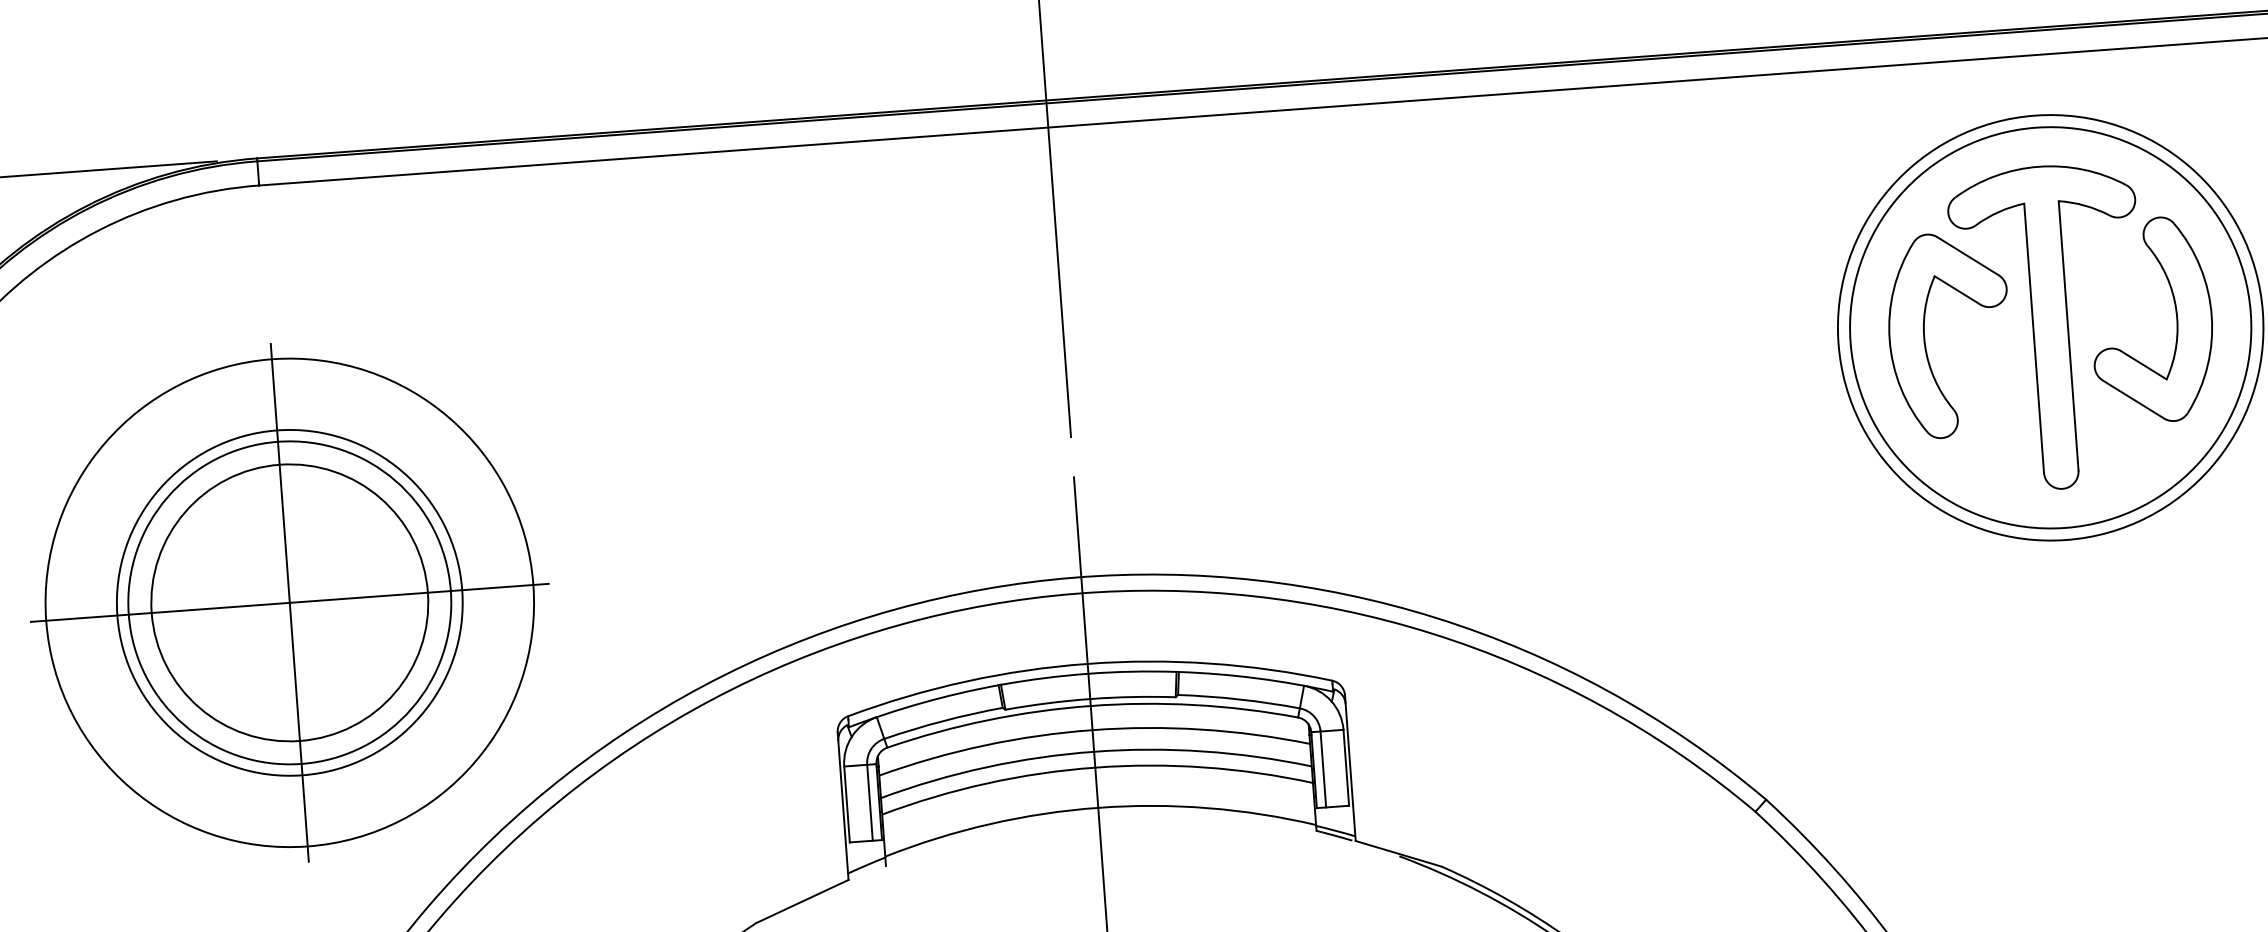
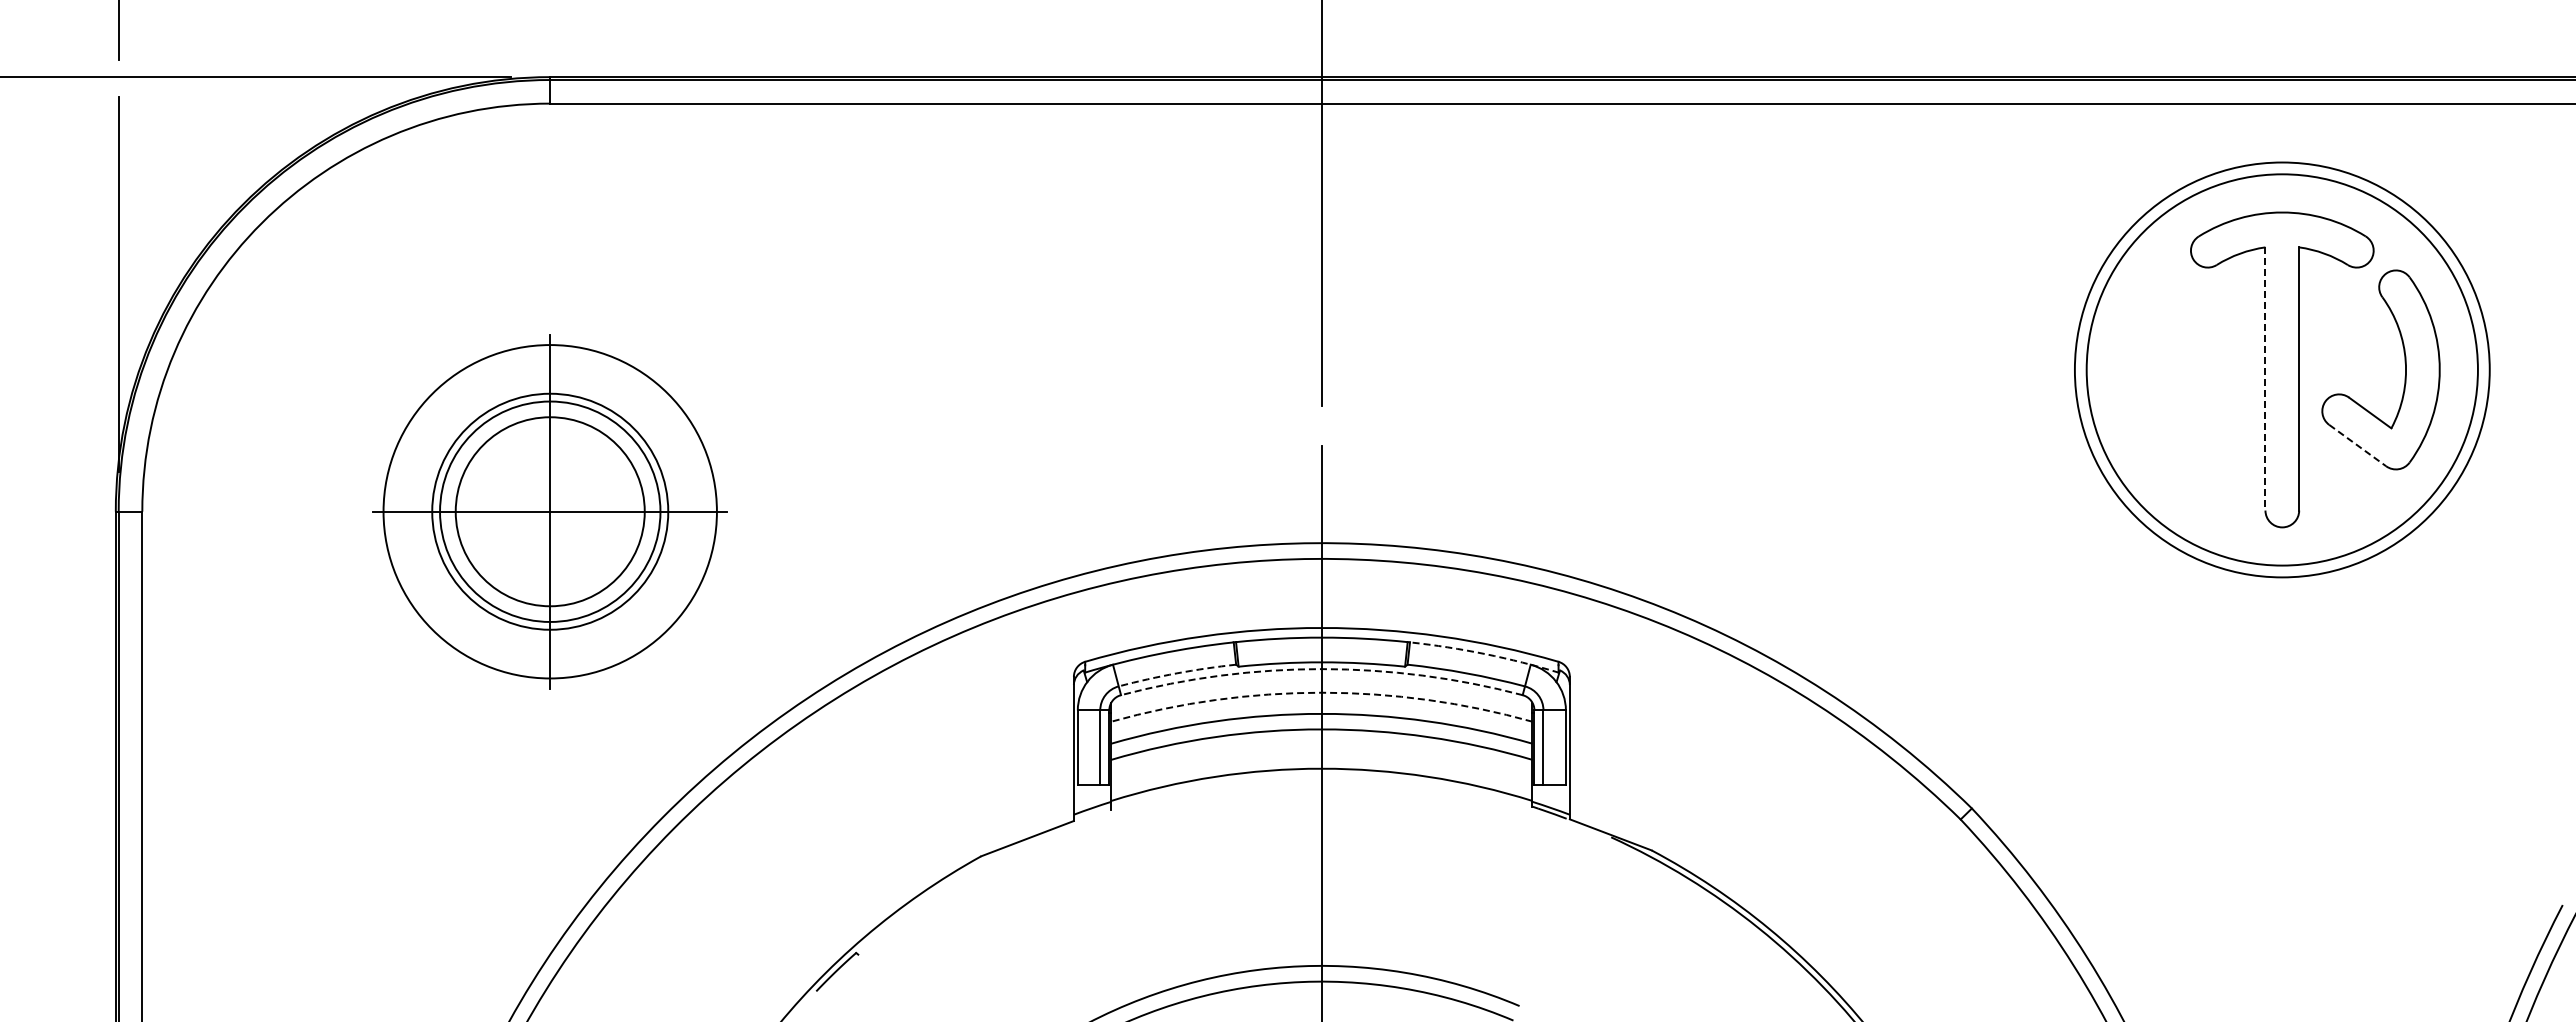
part: (1925, 336) -> (2159, 369), removed
line: (2034, 337) -> (2265, 378), solid -> dashed
line: (2134, 399) -> (2358, 445), solid -> dashed
part: (288, 602) -> (549, 511), size x0.7
arc: (1257, 678) -> (1485, 654), solid -> dashed
arc: (1090, 706) -> (1321, 669), solid -> dashed
arc: (943, 721) -> (1177, 673), solid -> dashed
arc: (1092, 729) -> (1321, 692), solid -> dashed

